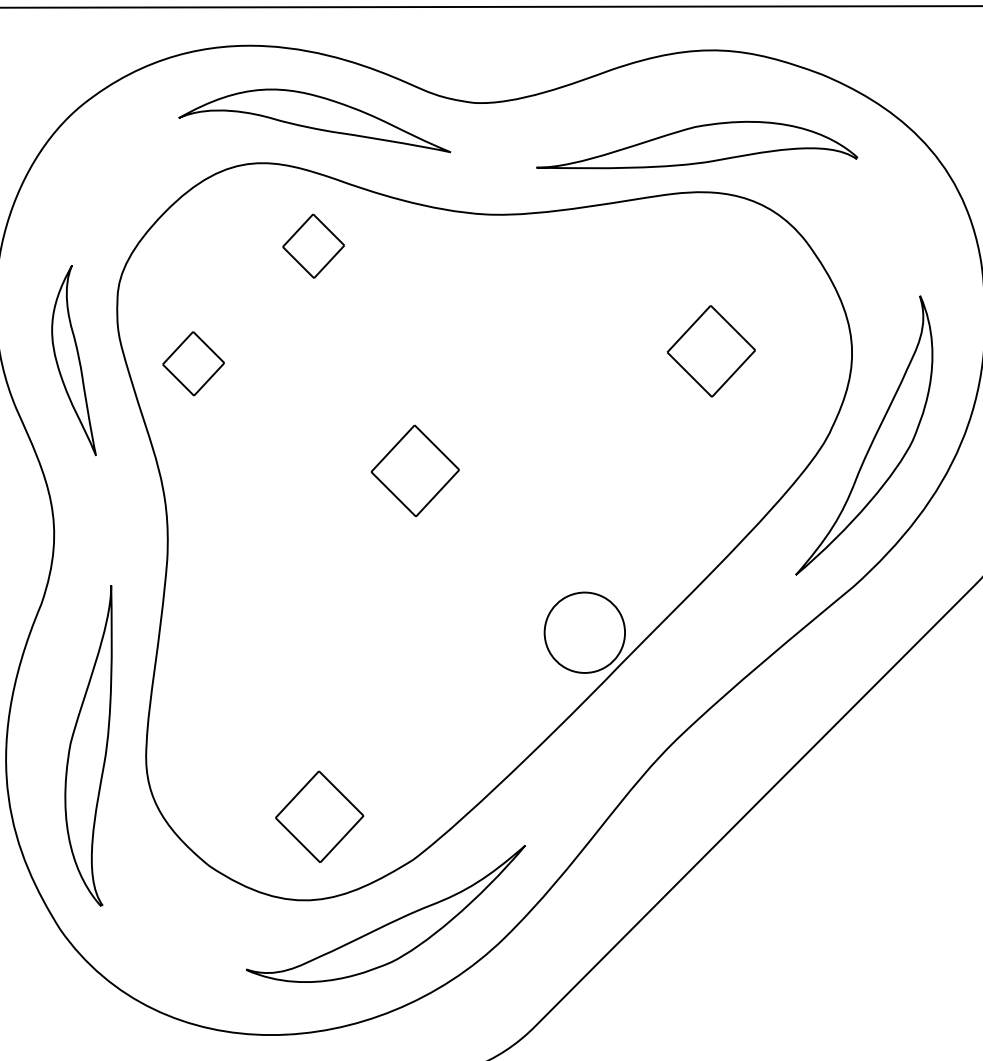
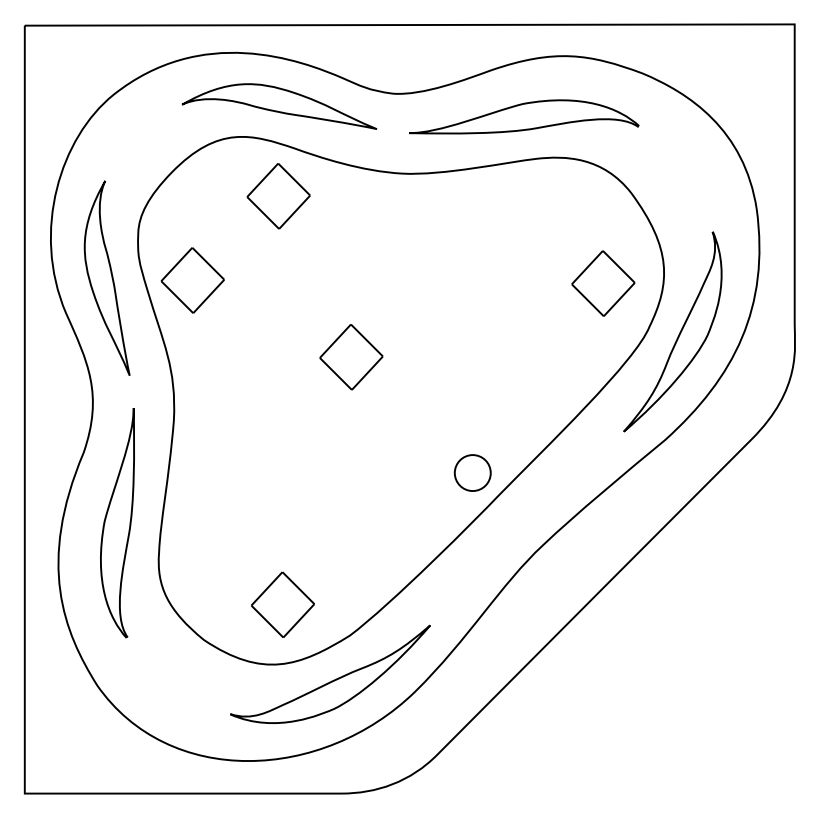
curve: (693, 129) -> (521, 105), moved
part: (313, 246) -> (278, 196), size x1.43
part: (711, 351) -> (603, 283), moved
part: (73, 359) -> (106, 277), size x1.43
part: (193, 363) -> (192, 280), size x1.43
circle: (584, 633) -> (472, 473), size x0.62
curve: (73, 740) -> (106, 519), moved

